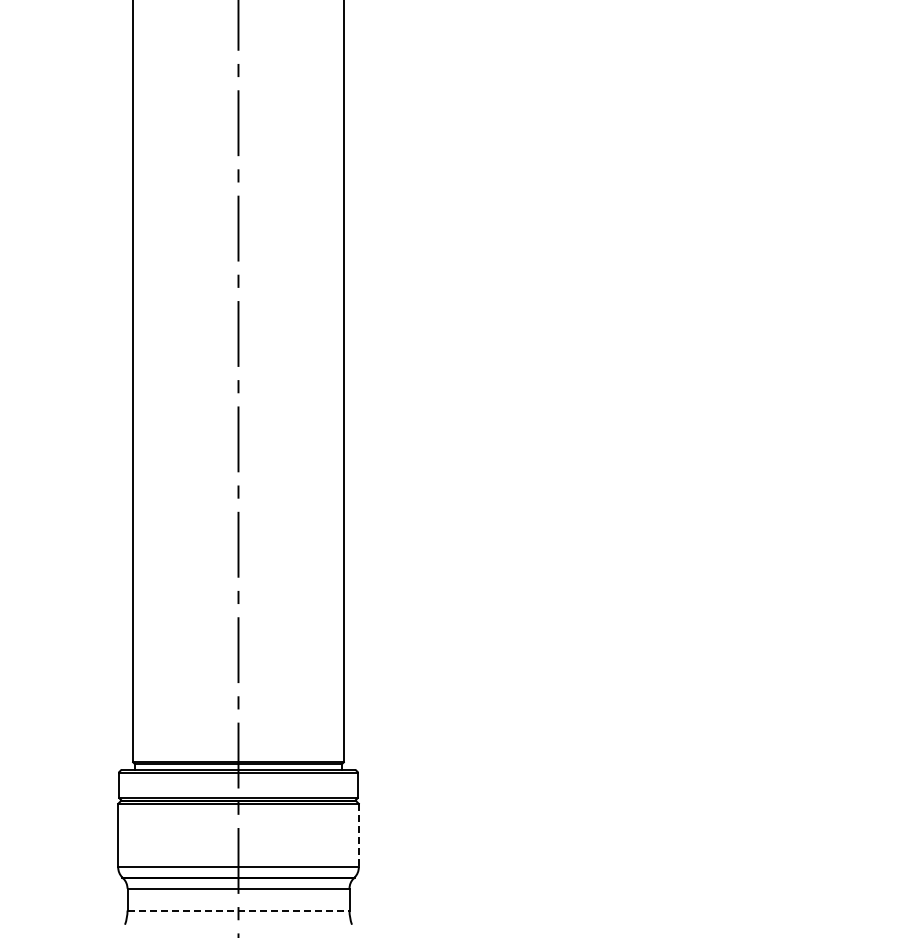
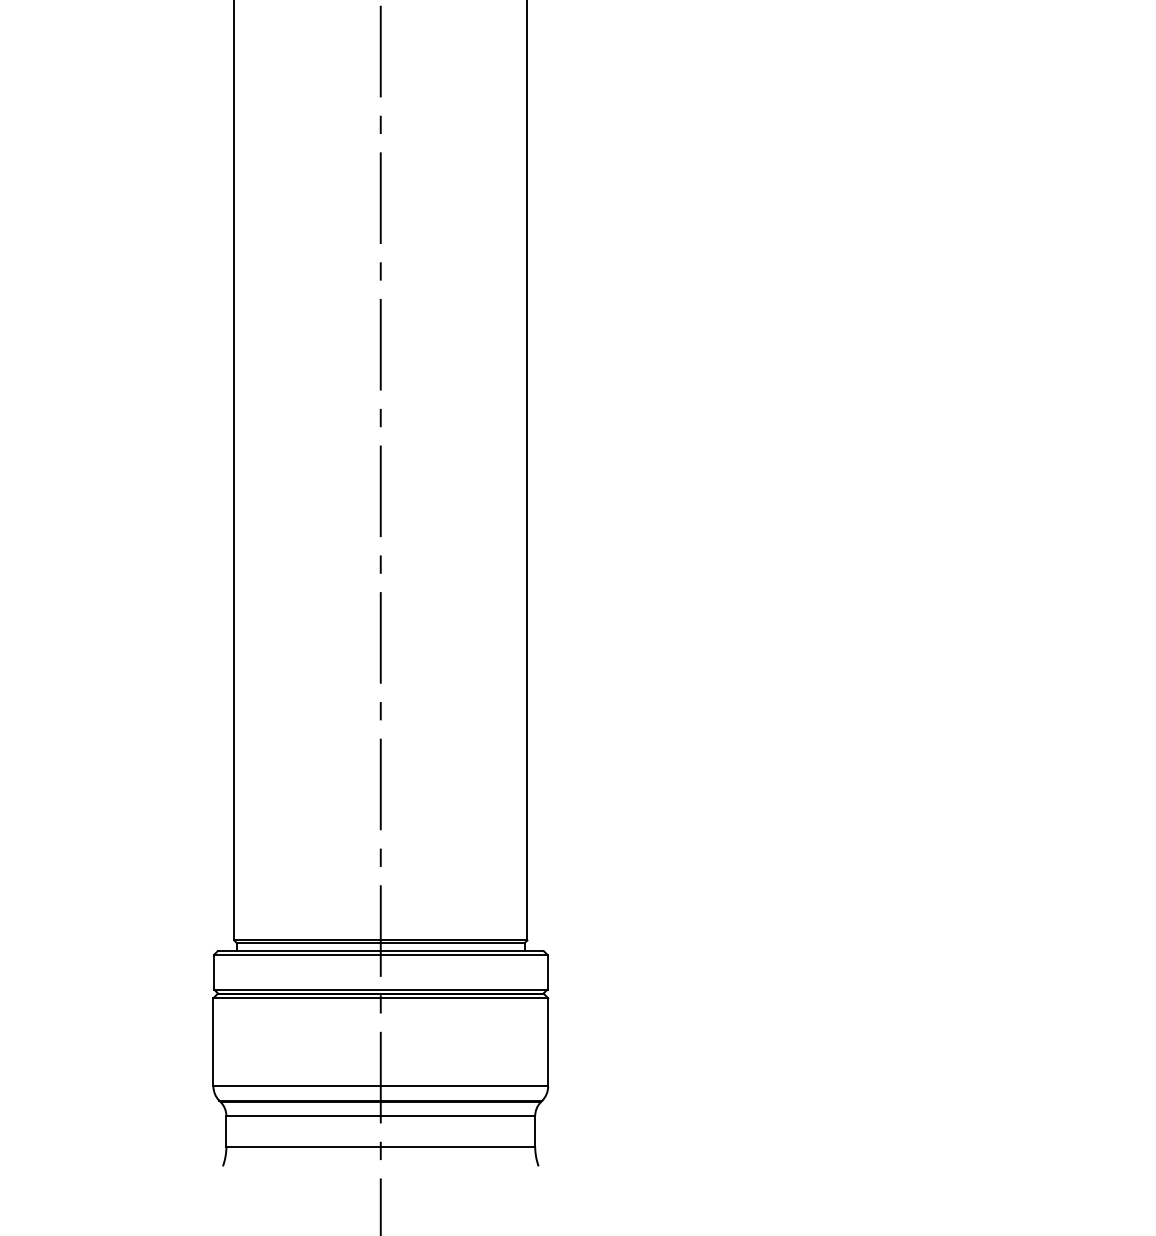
line: (358, 835) -> (547, 1042), dashed -> solid
line: (238, 910) -> (380, 1146), dashed -> solid

